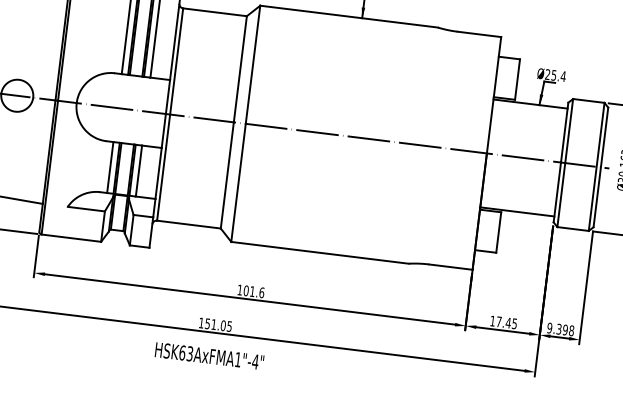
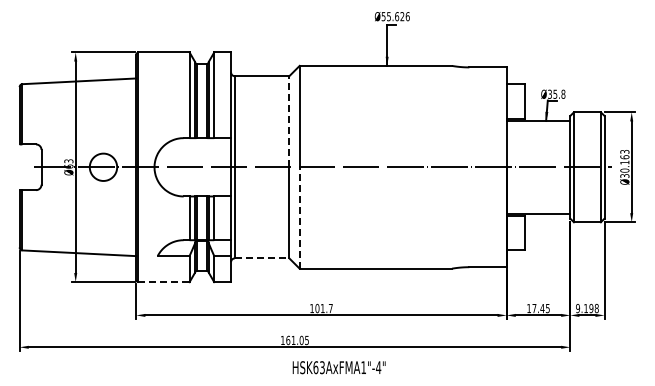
line: (240, 69) -> (289, 121), solid -> dashed
text: (555, 74) -> (556, 93), 25.4 -> 35.8
line: (238, 183) -> (299, 218), solid -> dashed
line: (189, 224) -> (262, 258), solid -> dashed
line: (71, 238) -> (164, 282), solid -> dashed
text: (261, 292) -> (330, 308), 101.6 -> 101.7
text: (208, 323) -> (288, 340), 151.05 -> 161.05
text: (558, 329) -> (585, 308), 9.398 -> 9.198
text: (208, 355) -> (338, 367), moved

